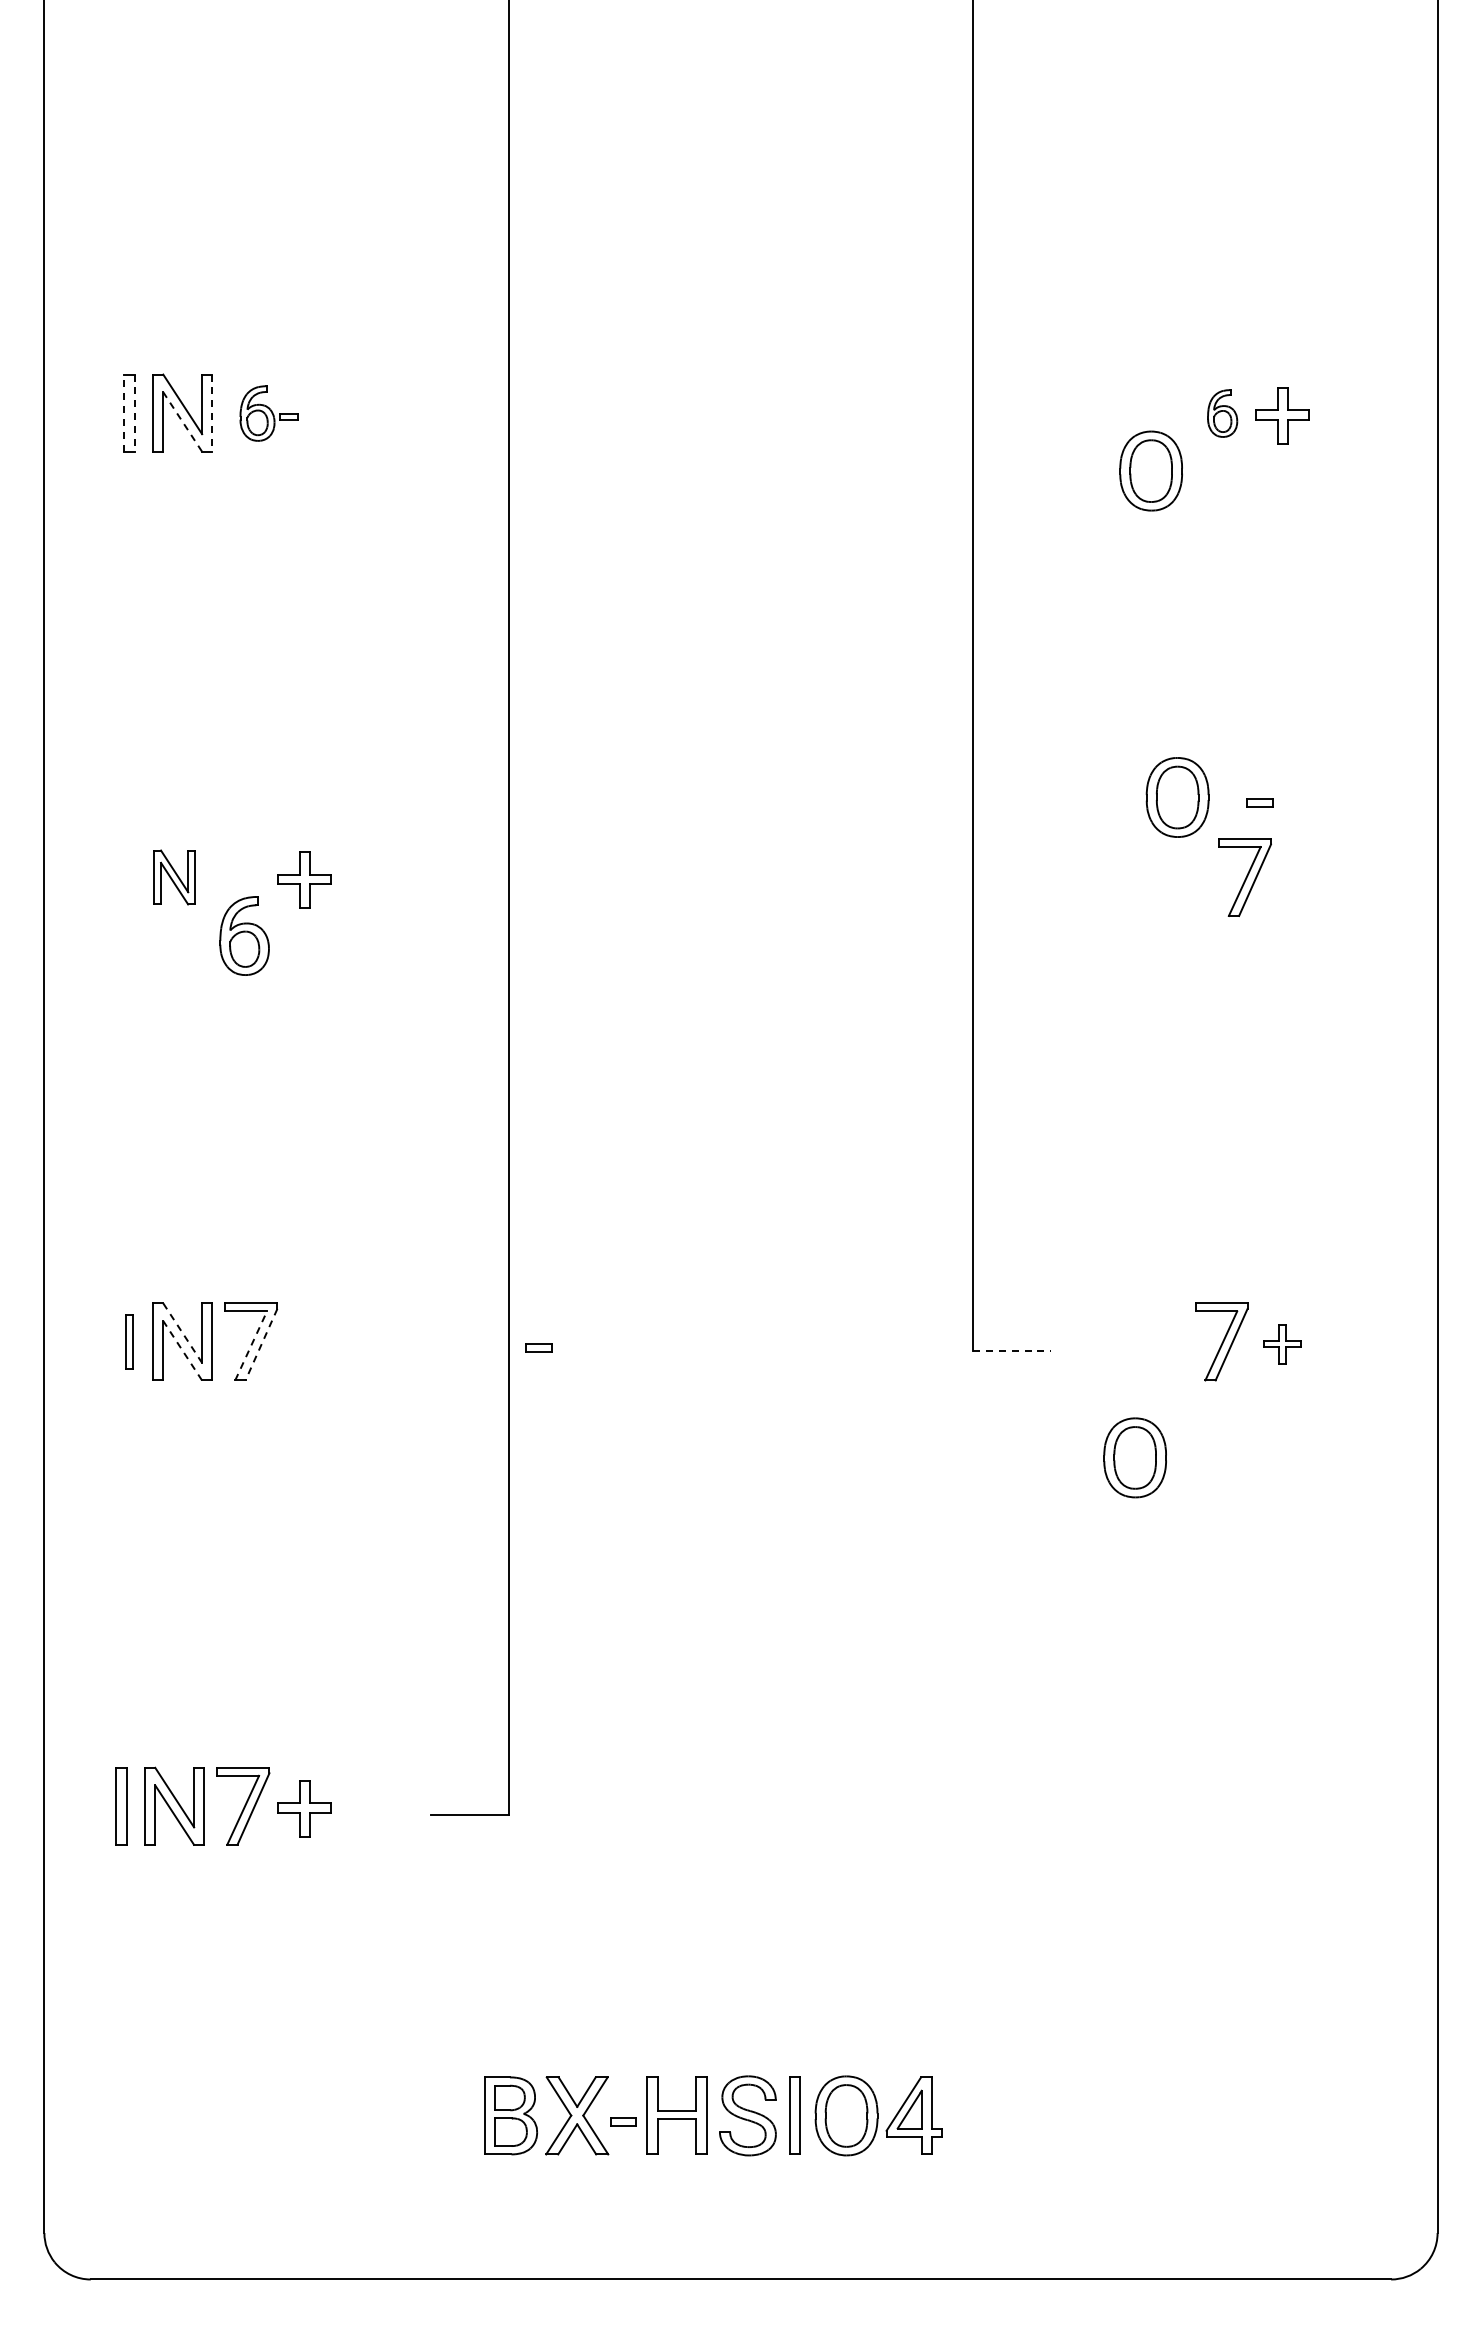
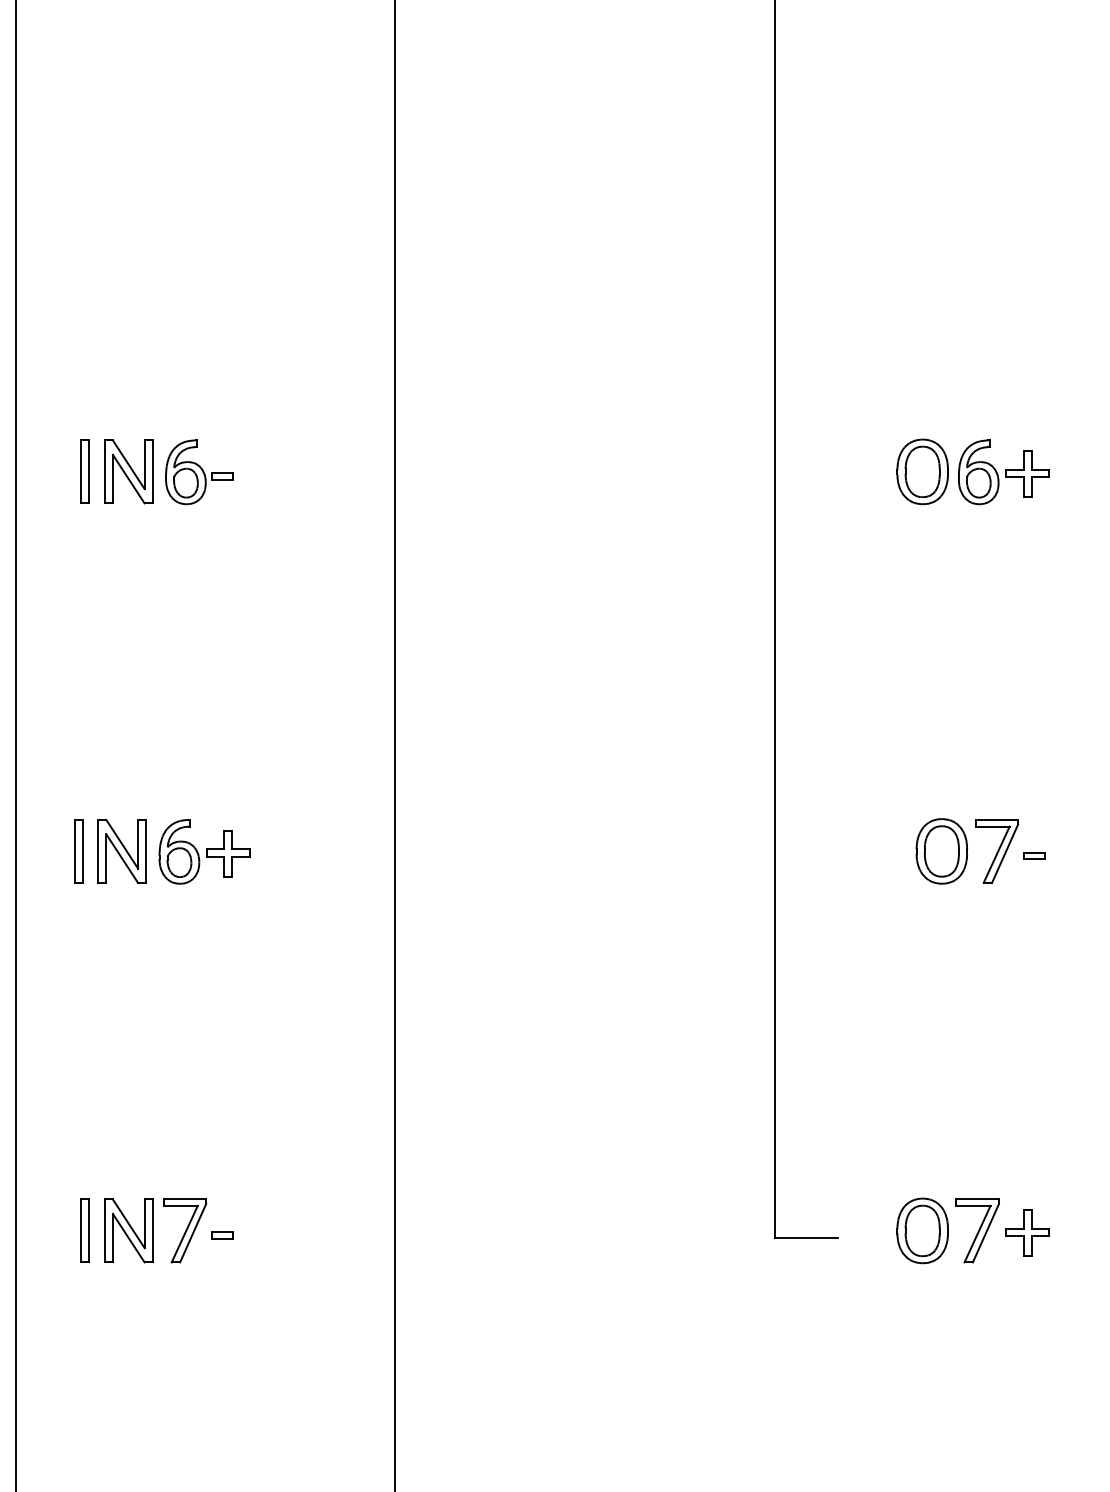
line: (124, 412) -> (81, 471), dashed -> solid
line: (134, 413) -> (89, 472), dashed -> solid
line: (212, 413) -> (153, 472), dashed -> solid
part: (268, 413) -> (198, 472), size x1.43
part: (1222, 413) -> (978, 472), size x1.67
line: (182, 421) -> (128, 478), dashed -> solid
part: (1150, 470) -> (922, 471), moved
part: (1177, 797) -> (941, 851), moved
part: (1259, 802) -> (1034, 855), moved
part: (121, 877) -> (78, 851), added
part: (174, 877) -> (122, 851), size x1.43
part: (244, 935) -> (179, 851), moved
line: (182, 1333) -> (128, 1224), dashed -> solid
part: (129, 1341) -> (85, 1230), size x1.43
part: (1282, 1344) -> (1027, 1233), size x1.43
line: (251, 1345) -> (185, 1233), dashed -> solid
line: (261, 1345) -> (193, 1233), dashed -> solid
part: (538, 1347) -> (221, 1235), moved
line: (182, 1350) -> (128, 1237), dashed -> solid
line: (1011, 1350) -> (806, 1237), dashed -> solid
part: (1134, 1457) -> (922, 1230), moved

